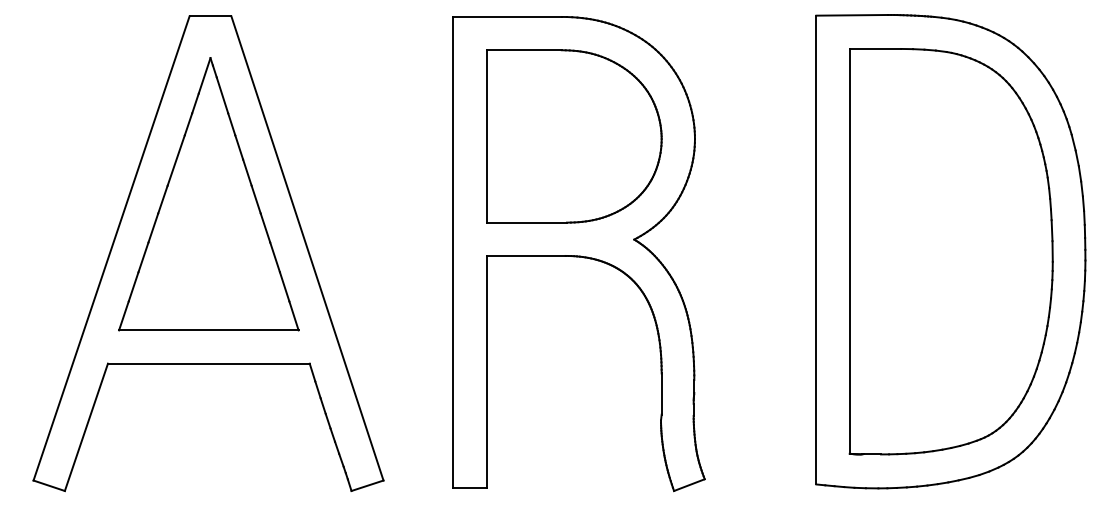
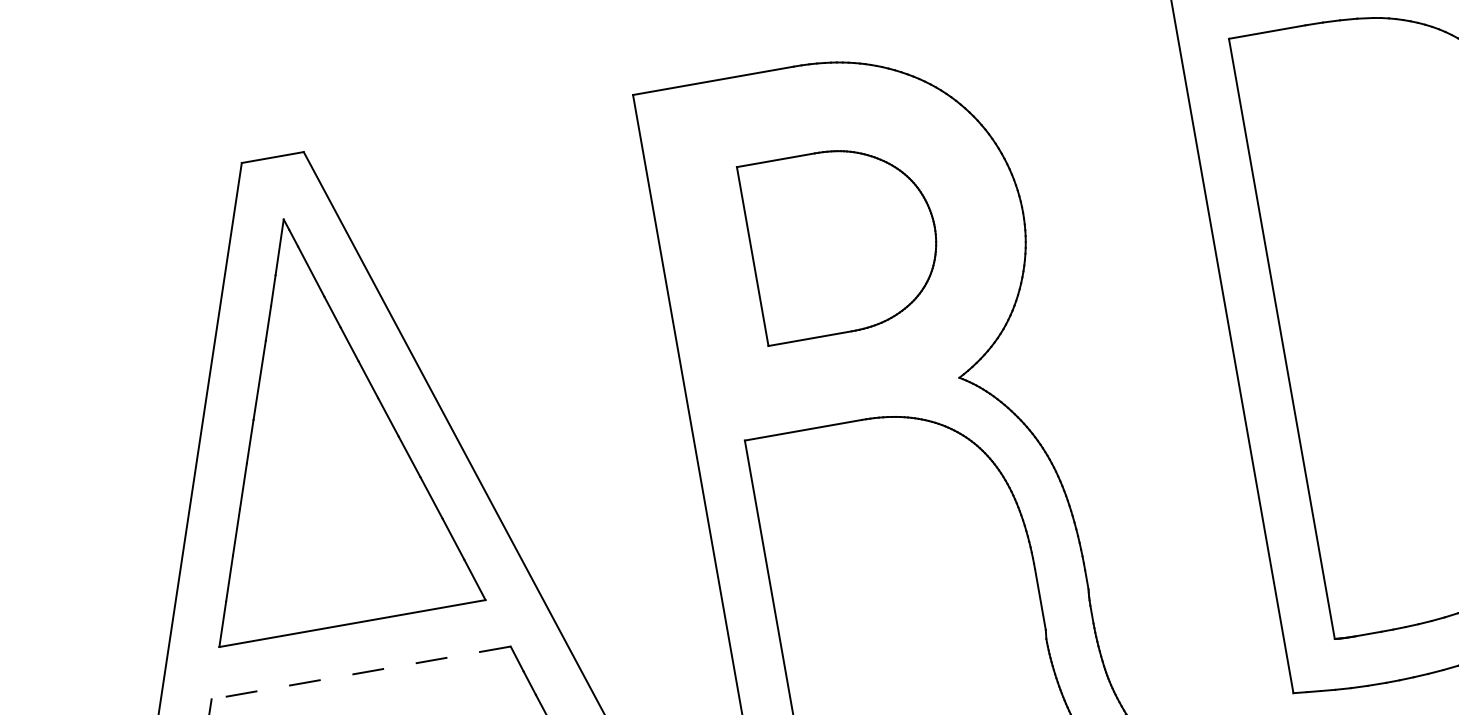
part: (574, 136) -> (843, 240), size x0.7
line: (208, 363) -> (360, 672), solid -> dashed

